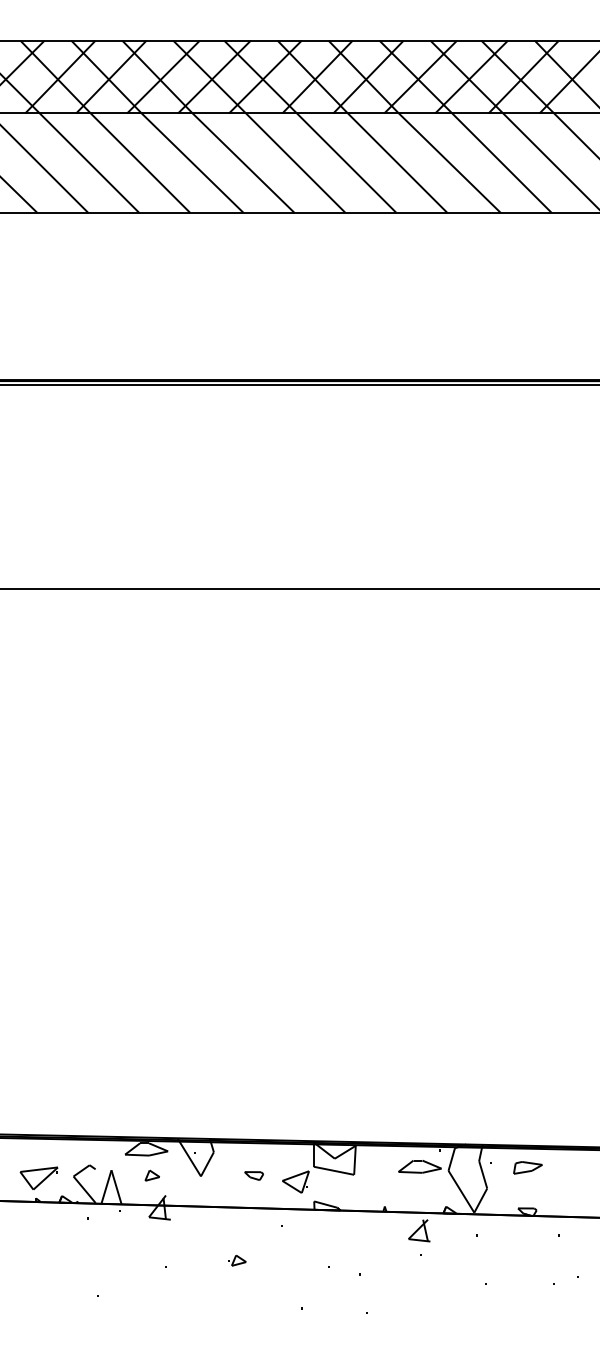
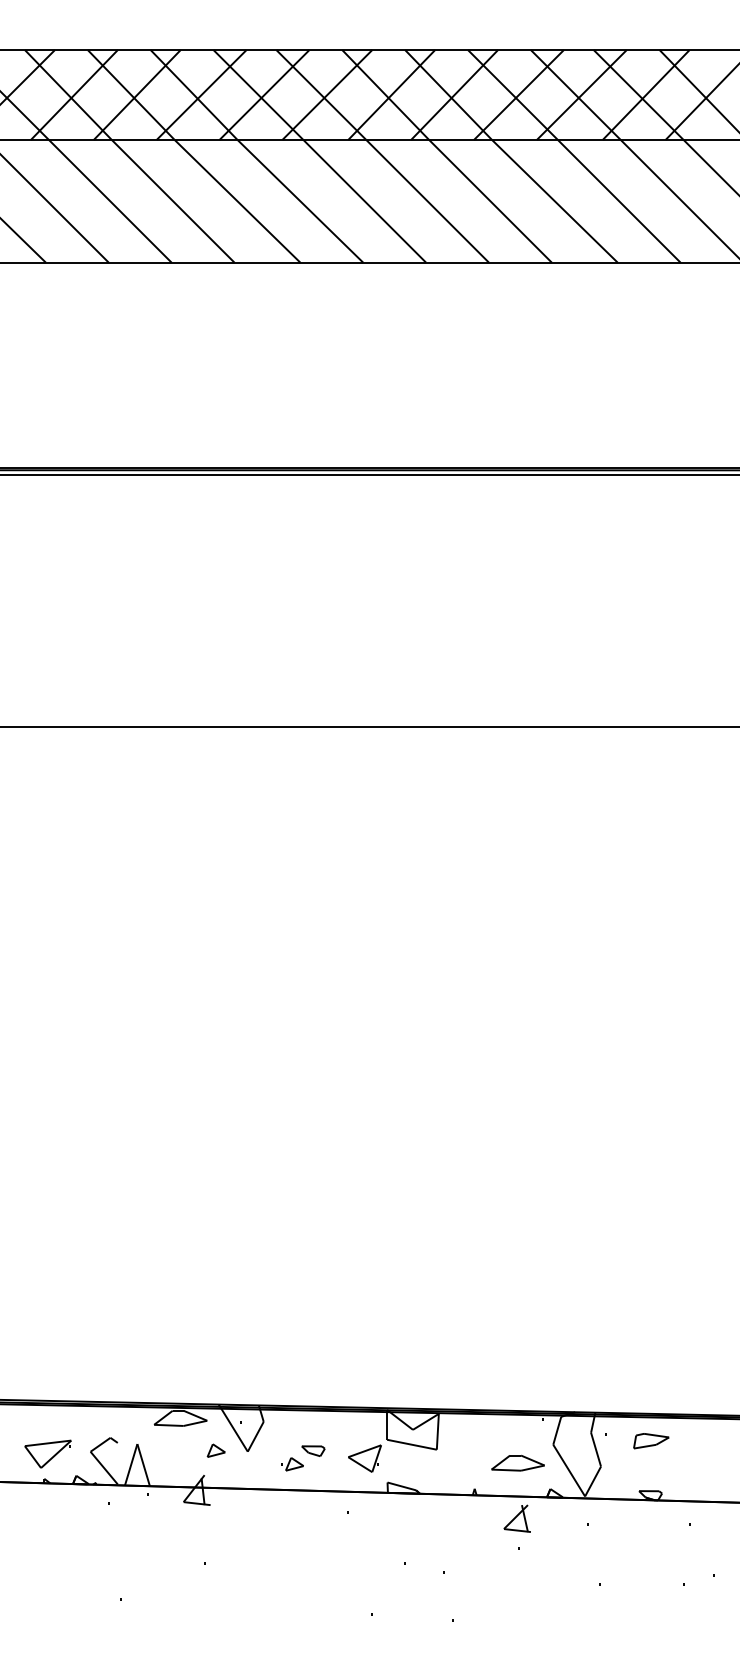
part: (419, 1166) -> (517, 1462), moved
part: (151, 1175) -> (215, 1450), moved
part: (237, 1260) -> (292, 1464), moved

